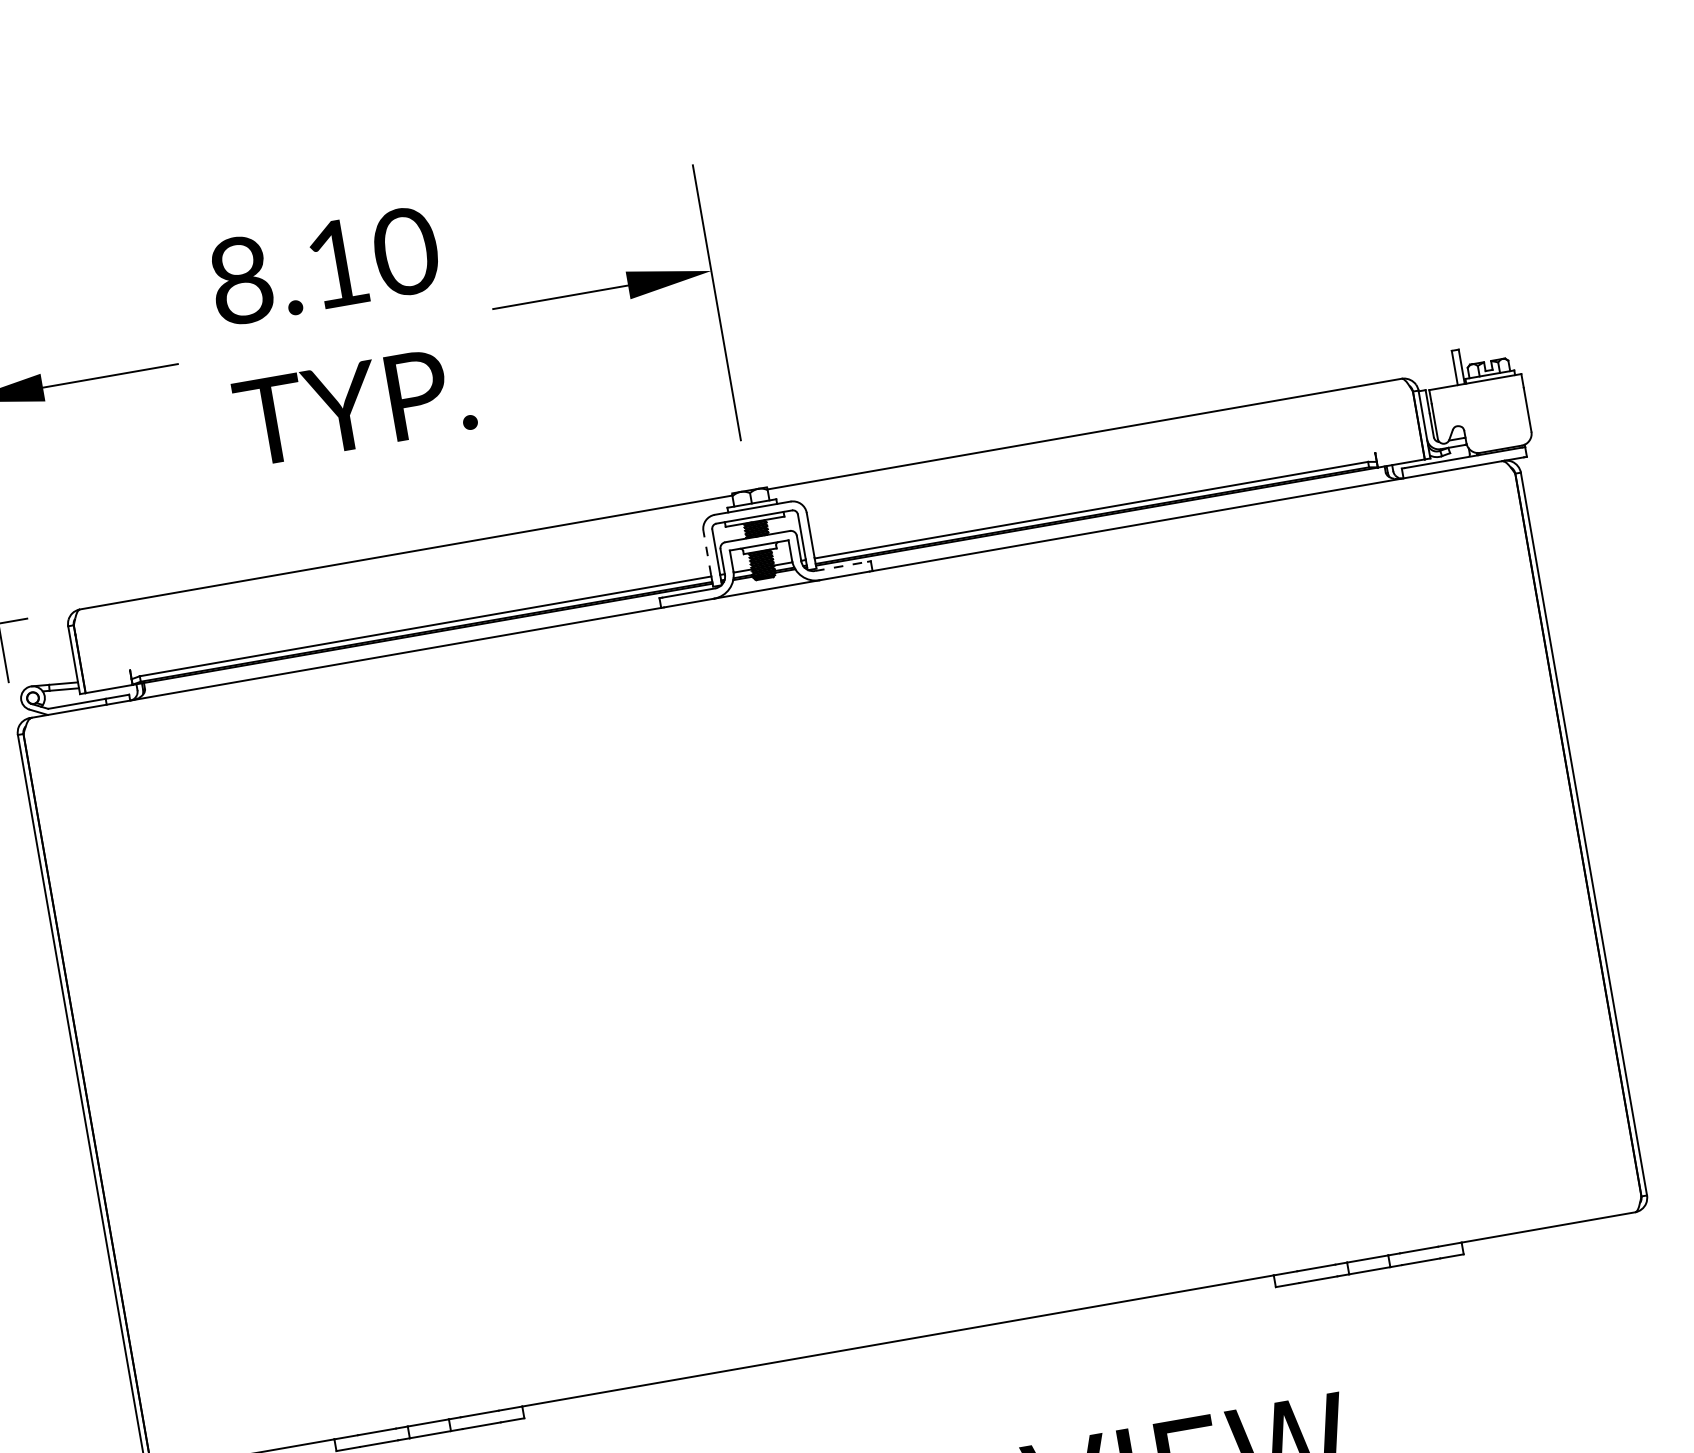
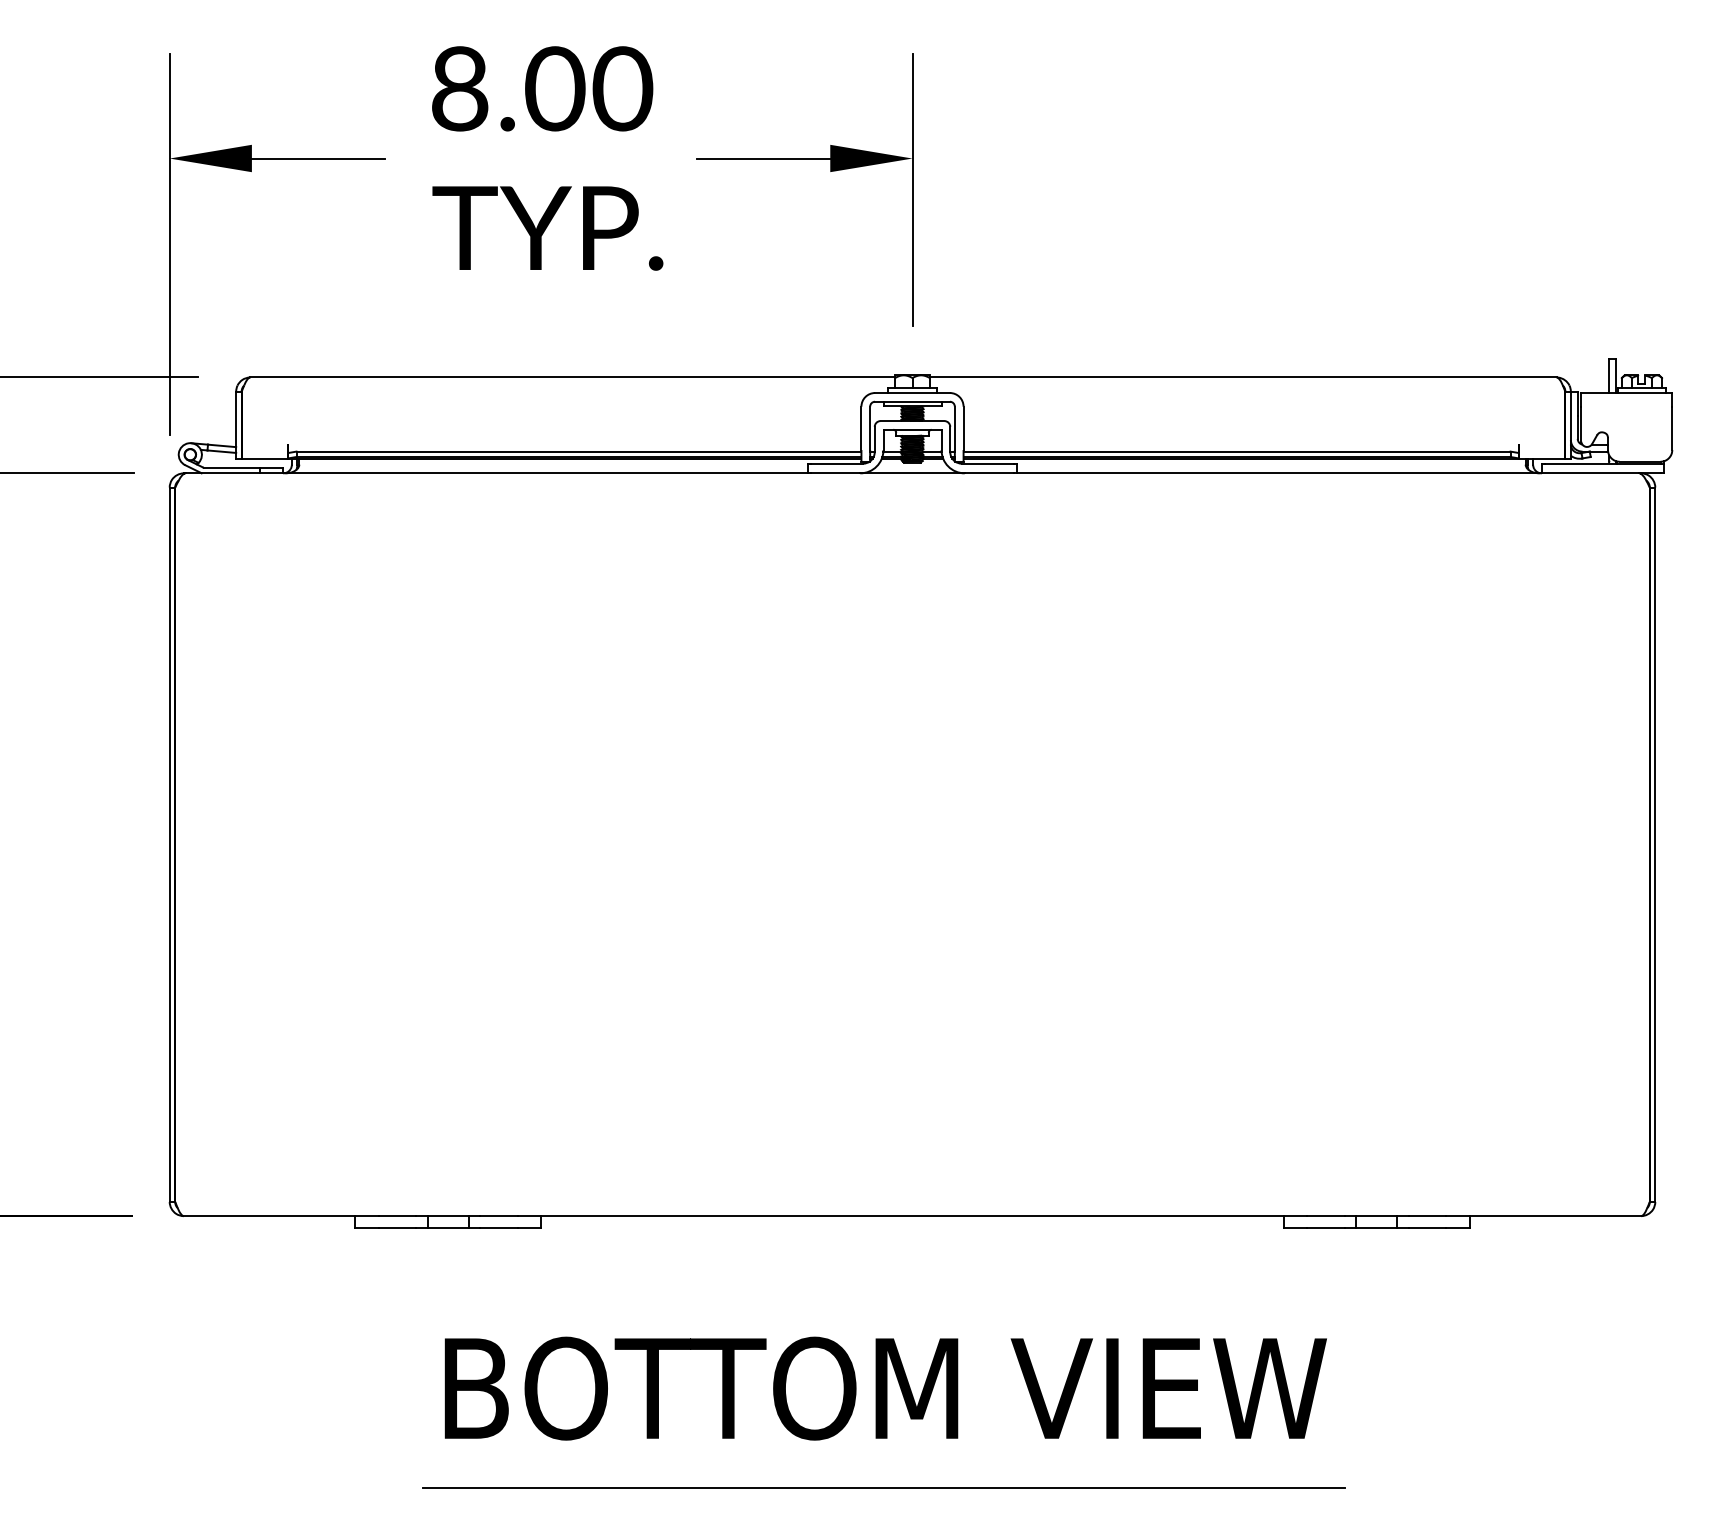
text: (337, 263) -> (555, 88), 8.10 -> 8.00
line: (707, 553) -> (861, 428), dashed -> solid
line: (842, 566) -> (988, 463), dashed -> solid

